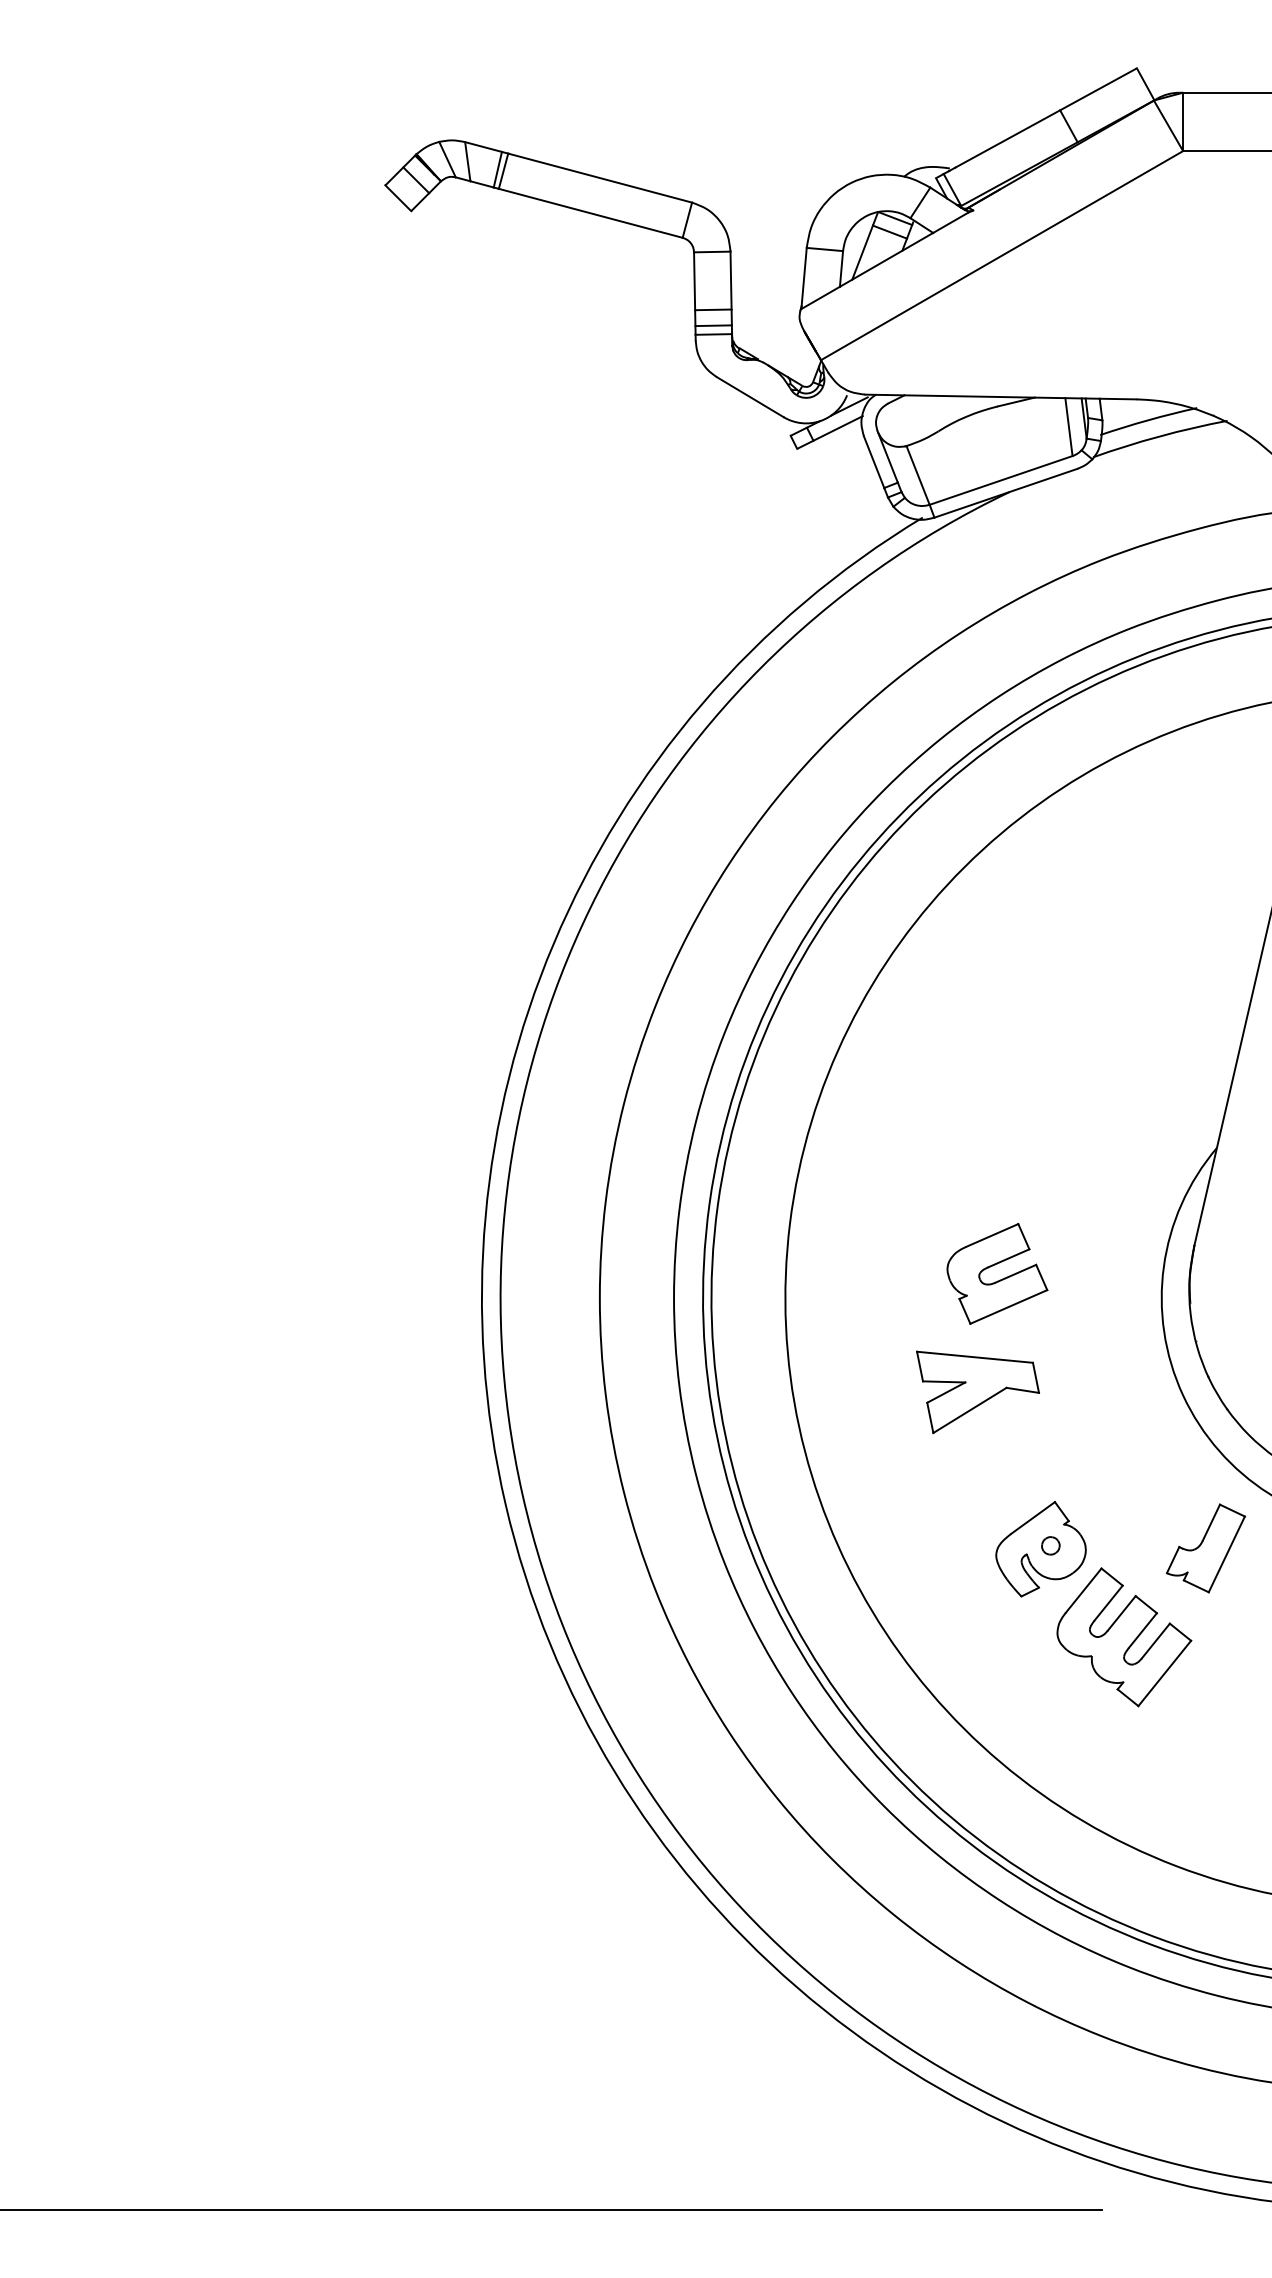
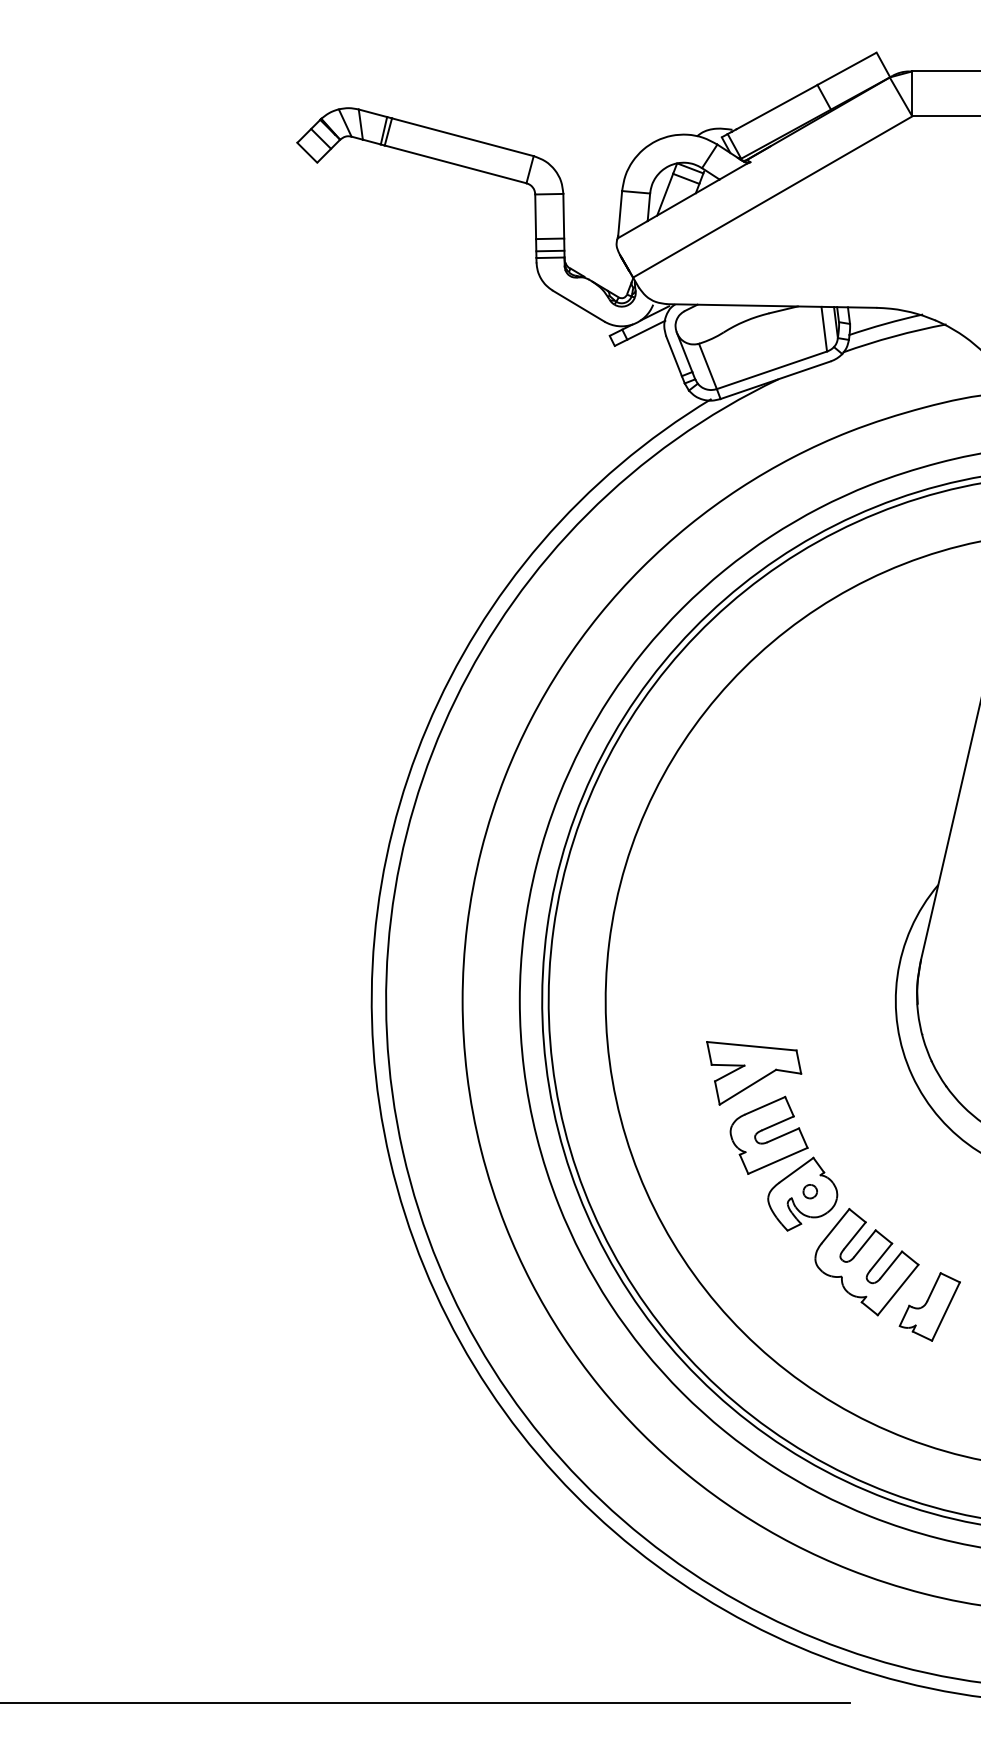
part: (1000, 1279) -> (771, 1139), moved
part: (1205, 1548) -> (929, 1307), moved

